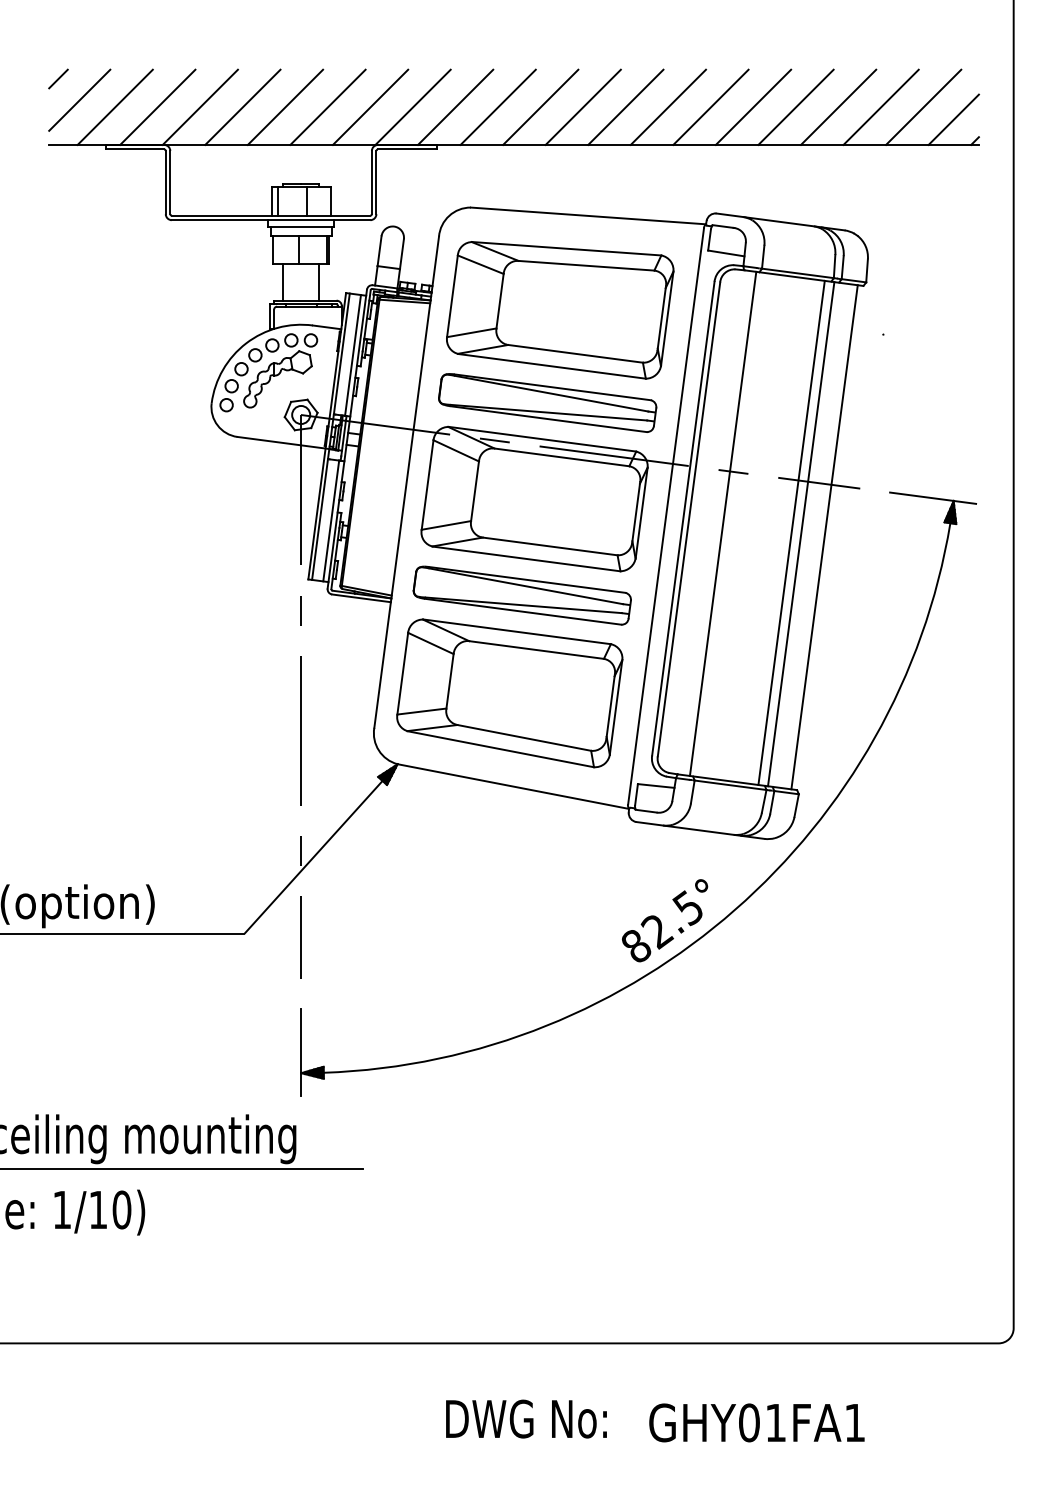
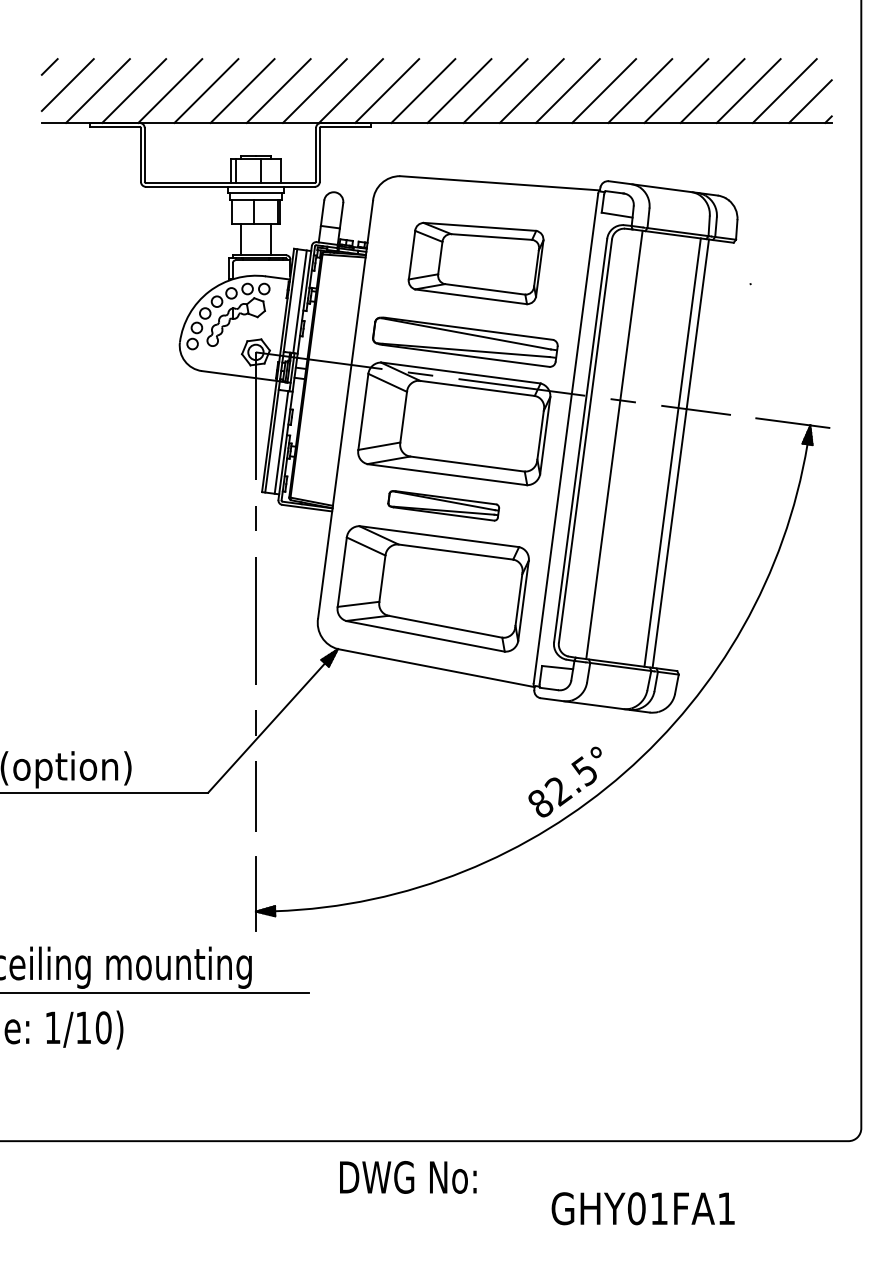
part: (560, 310) -> (476, 263), size x0.7
line: (824, 537) -> (700, 456), removed
part: (521, 595) -> (443, 505), size x0.6
text: (526, 1418) -> (408, 1176), moved

